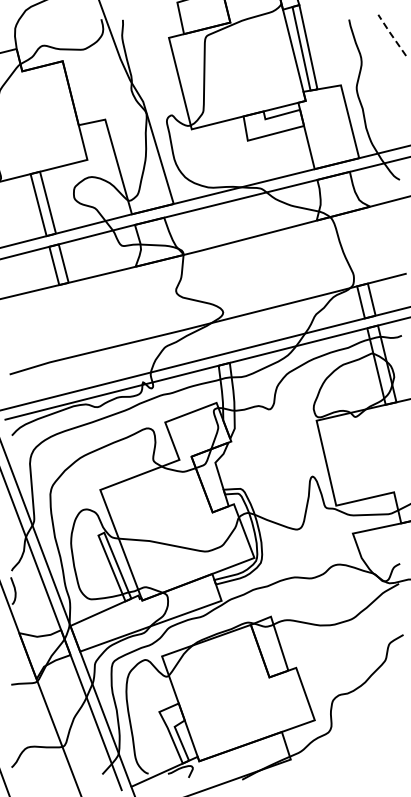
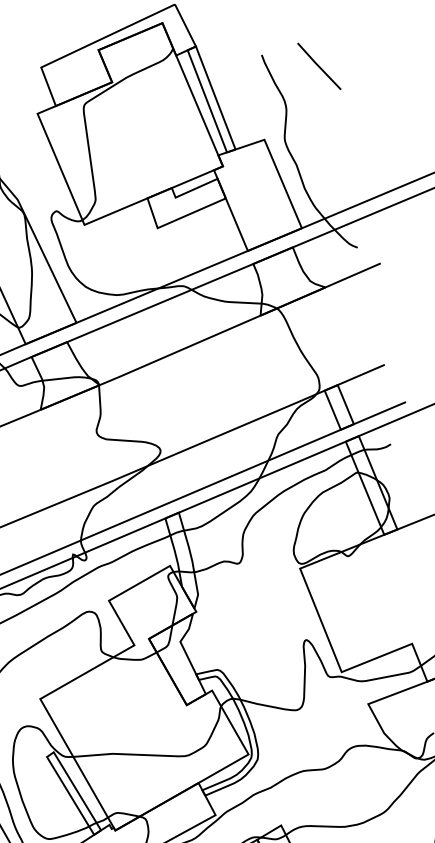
line: (391, 35) -> (318, 66), dashed -> solid

